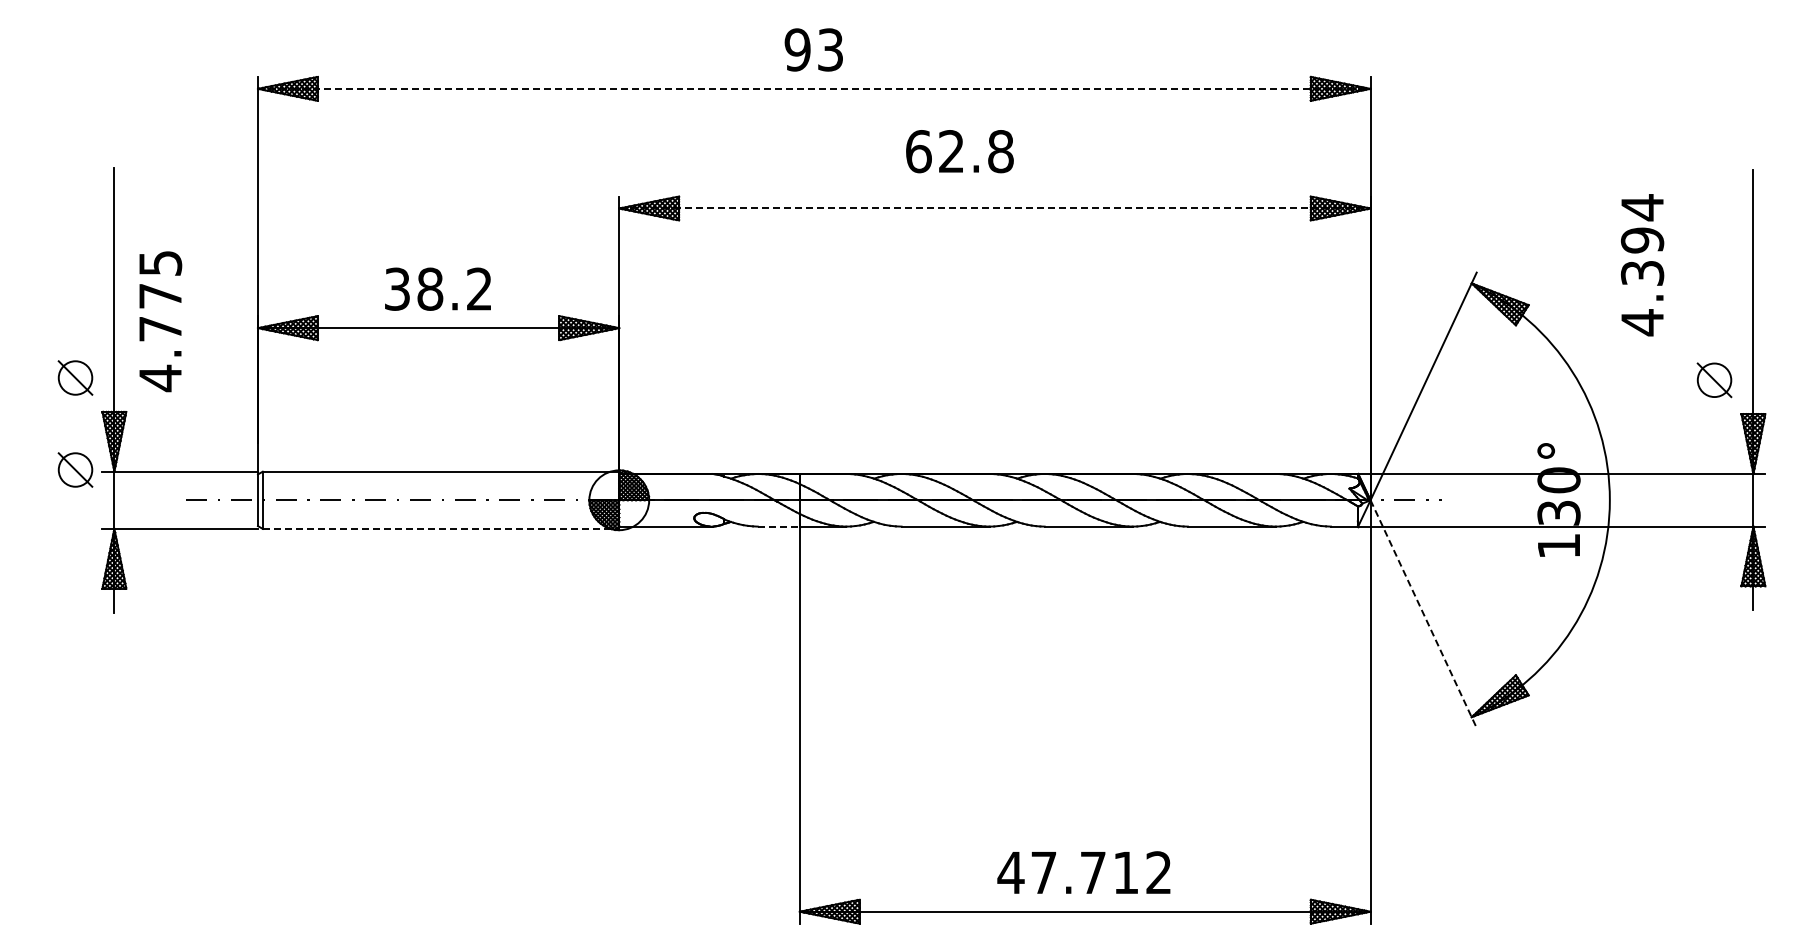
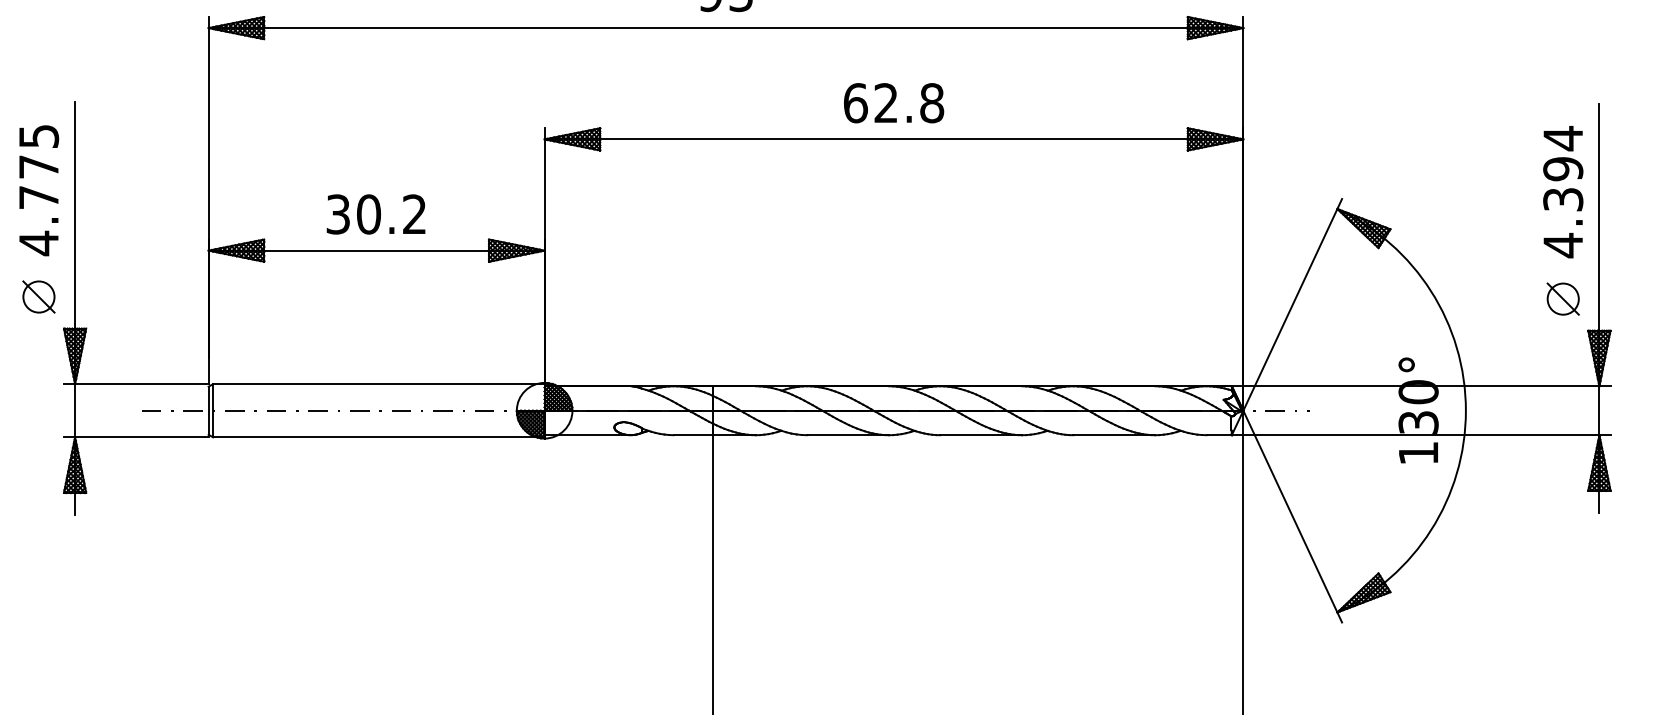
line: (814, 88) -> (726, 27), dashed -> solid
text: (959, 151) -> (893, 103), moved
line: (994, 208) -> (893, 139), dashed -> solid
text: (1642, 265) -> (1563, 192), moved
text: (430, 288) -> (369, 213), 38.2 -> 30.2
text: (160, 321) -> (38, 190), moved
part: (75, 469) -> (38, 382), removed
line: (779, 526) -> (693, 435), dashed -> solid
line: (441, 528) -> (379, 436), dashed -> solid
line: (1423, 614) -> (1292, 516), dashed -> solid

